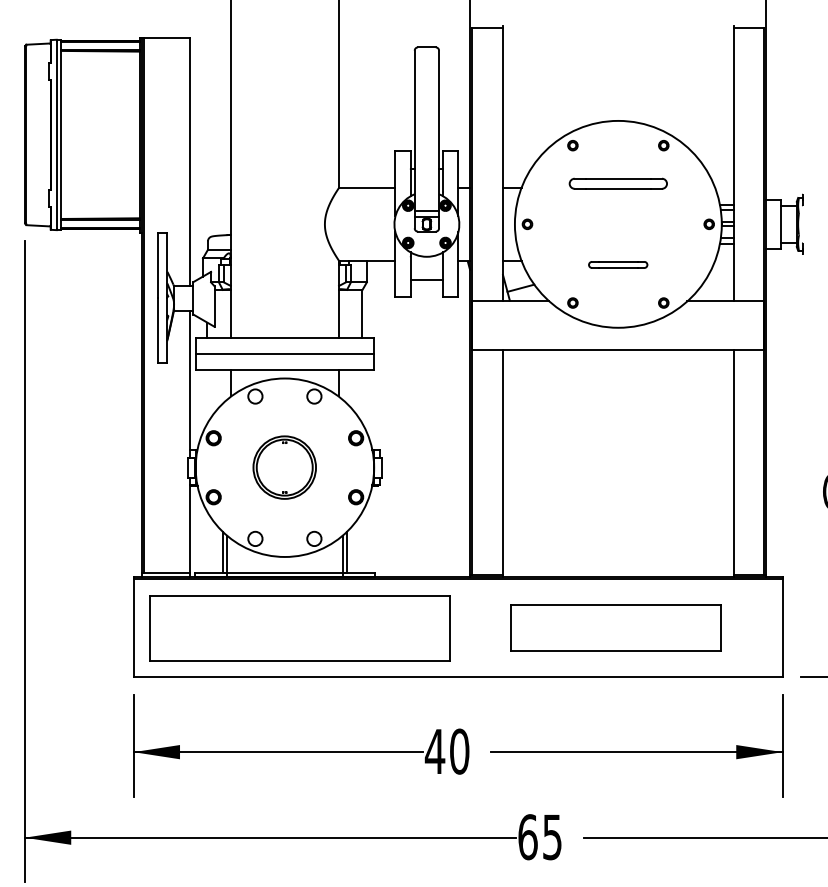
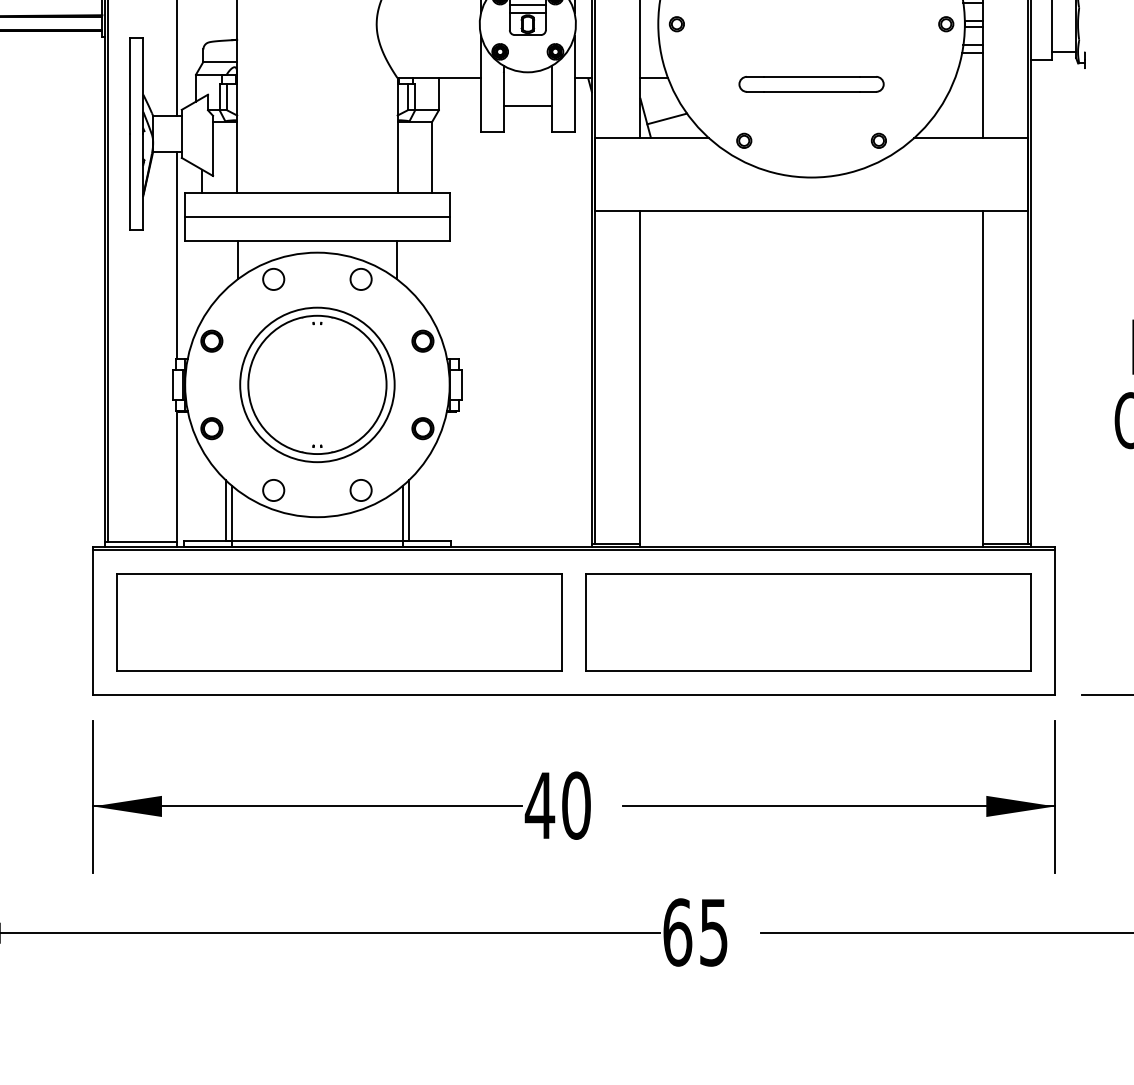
part: (617, 264) -> (810, 83), size x1.67
part: (284, 467) -> (316, 384), size x1.67
part: (615, 628) -> (807, 623), size x1.43

